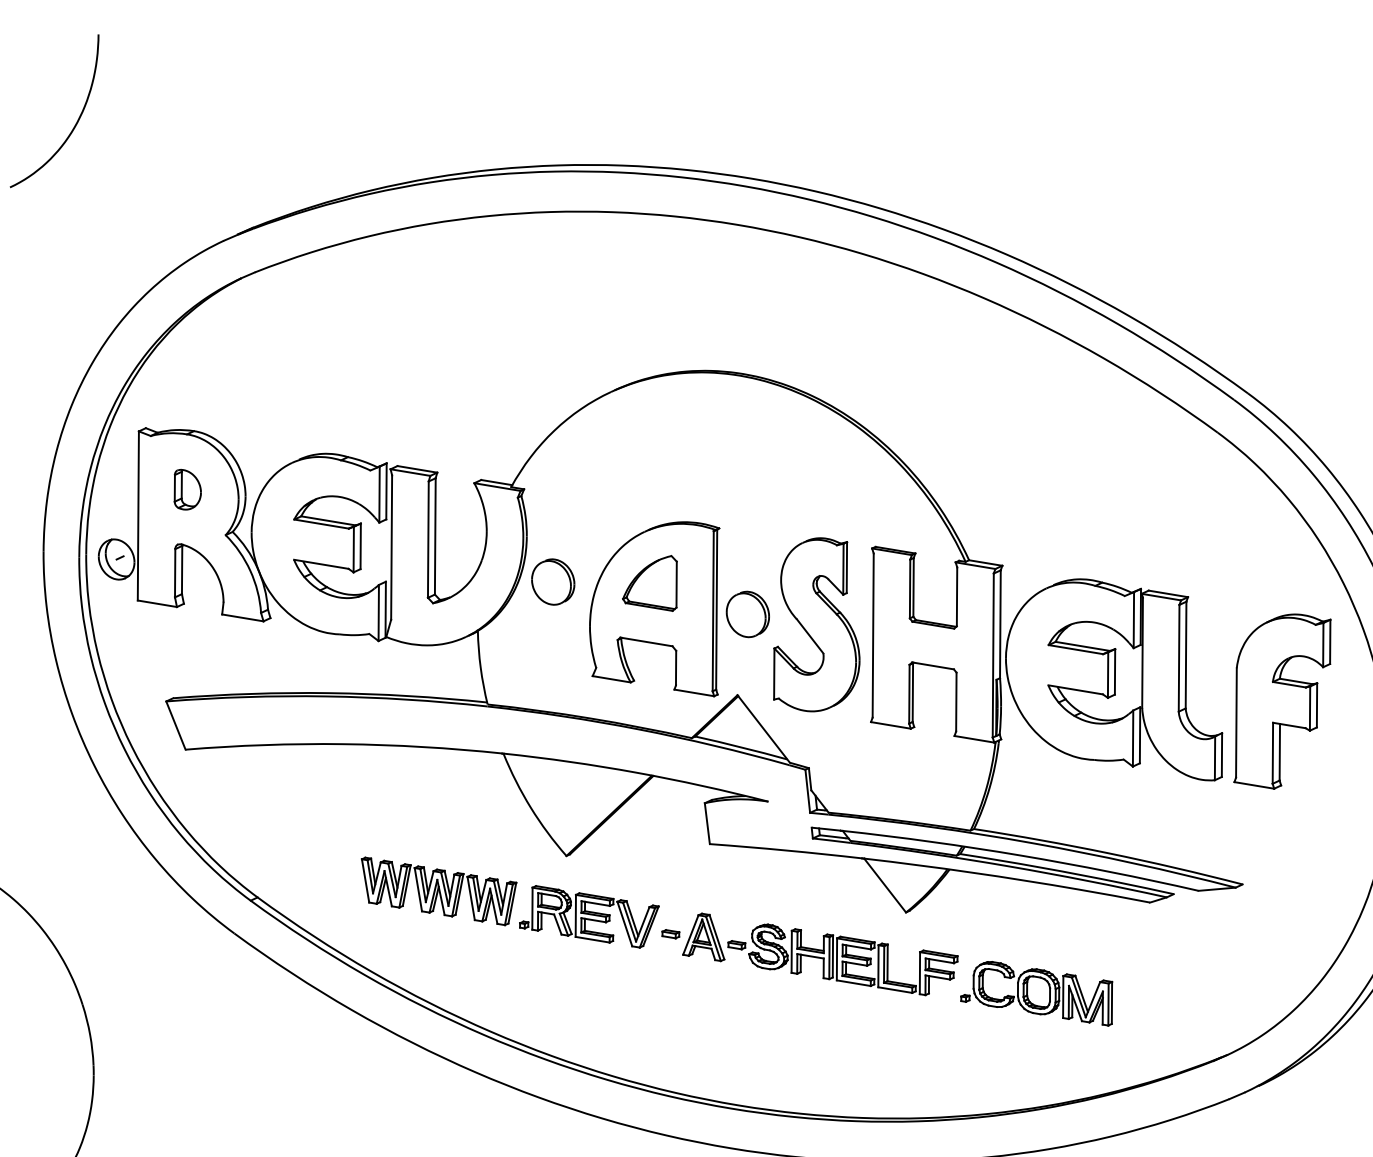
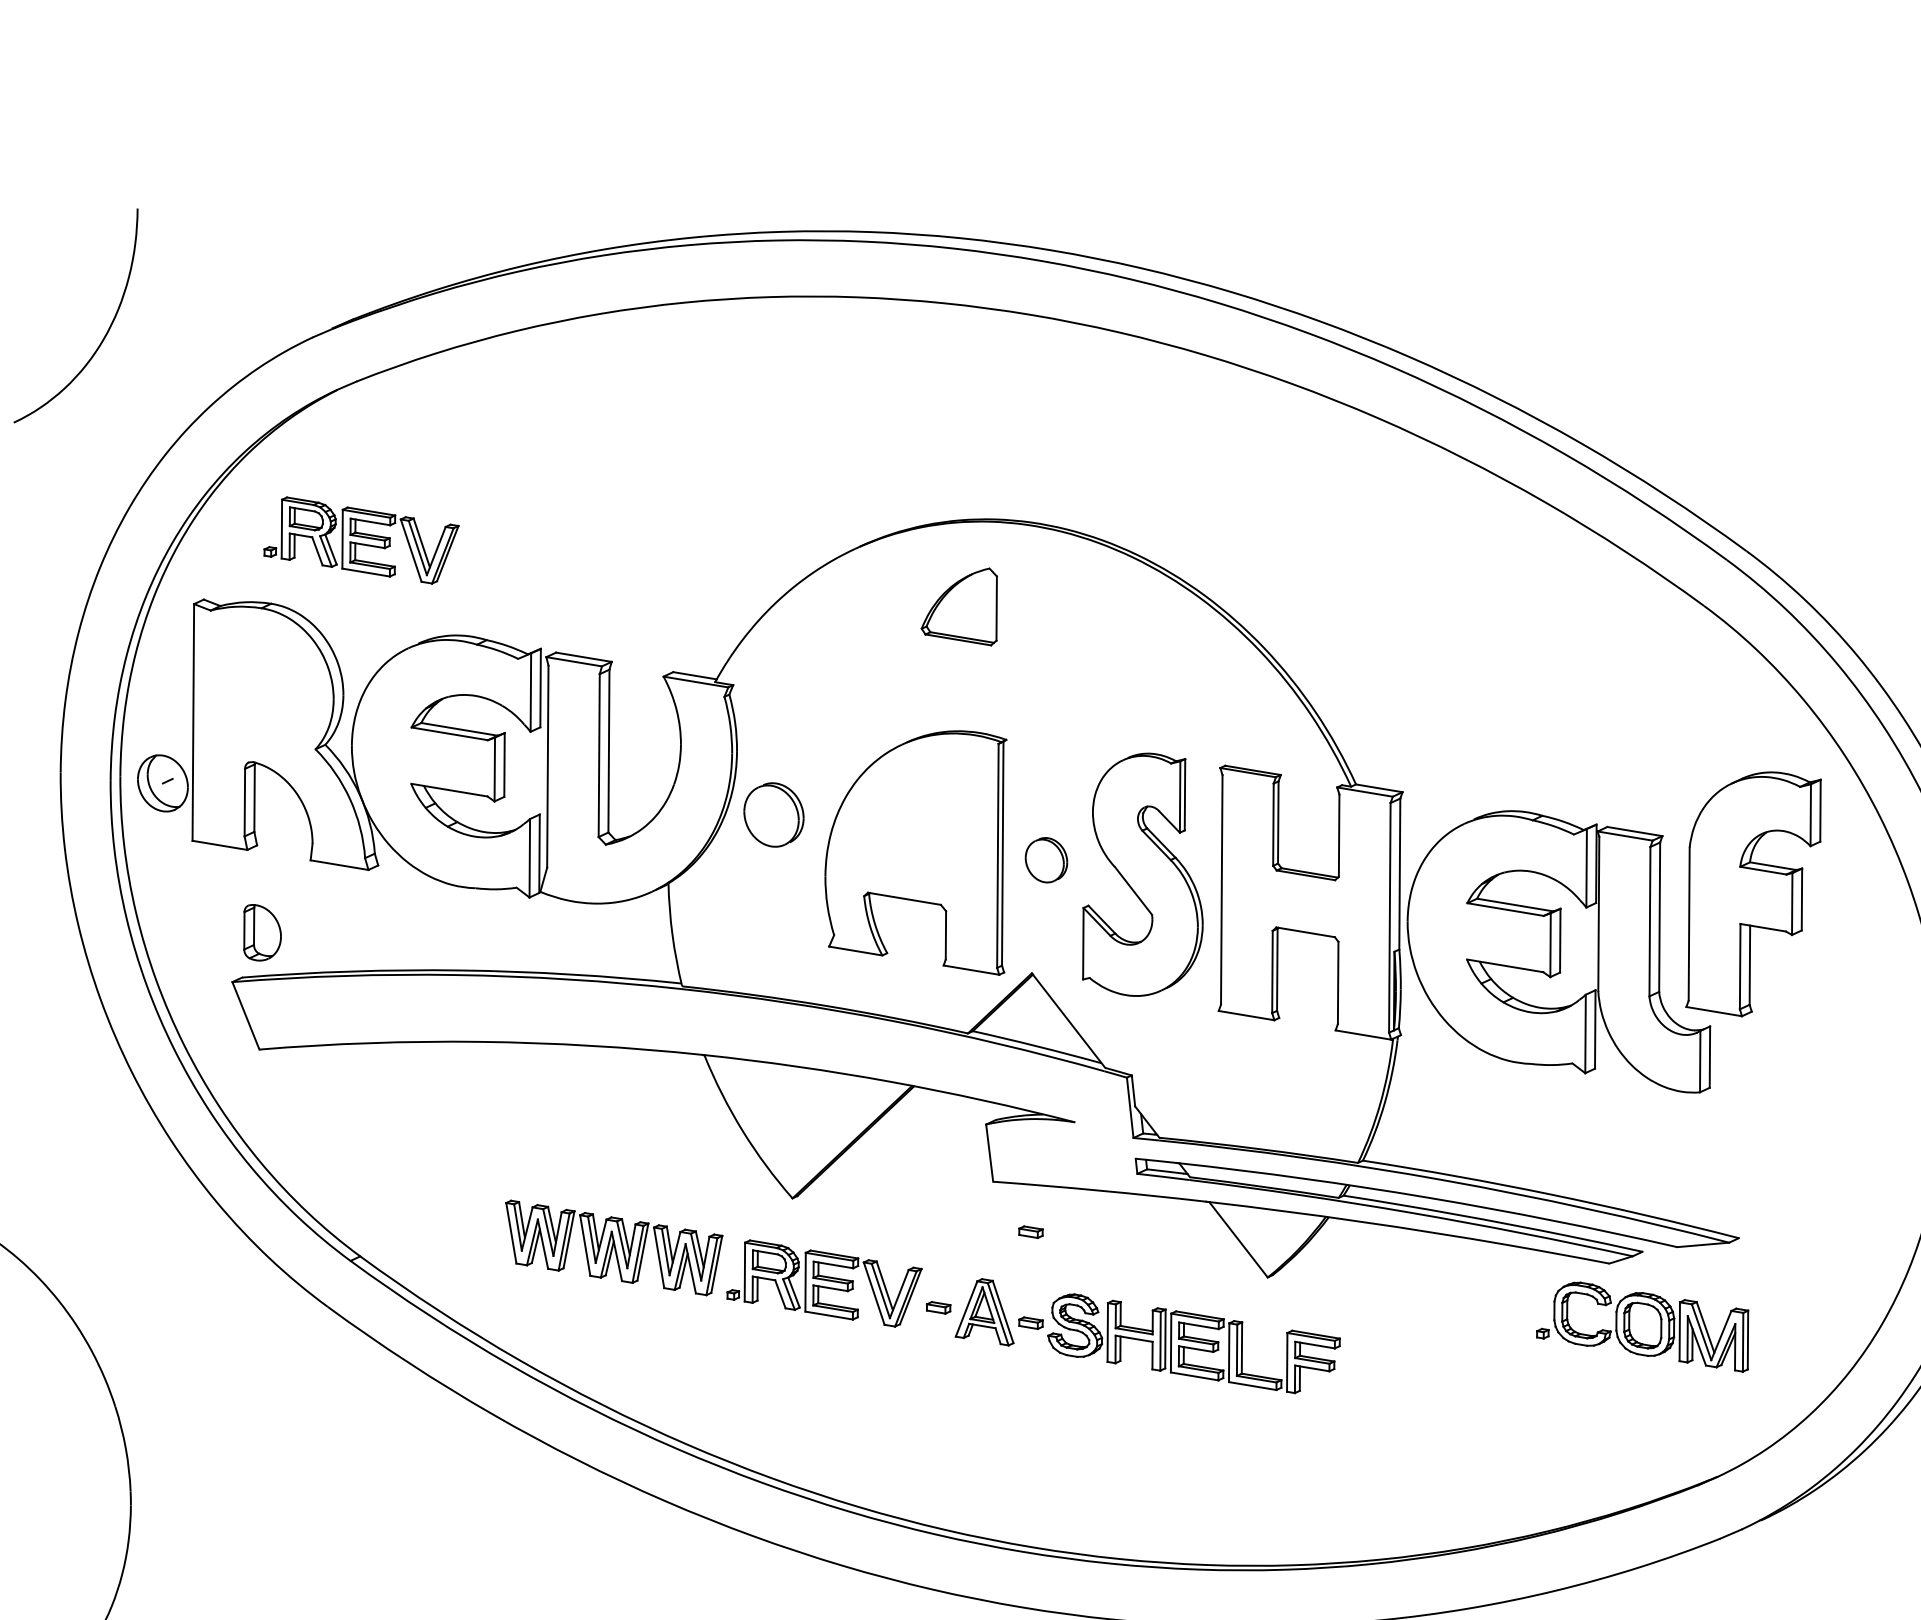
curve: (74, 125) -> (104, 335), moved
part: (258, 385) -> (361, 540), added
part: (187, 489) -> (262, 932), moved
part: (649, 583) -> (958, 606), moved
part: (747, 613) -> (1046, 859), size x0.7
part: (1282, 701) -> (1753, 894), moved
part: (736, 879) -> (1030, 1231), added
part: (1036, 993) -> (1642, 1326), moved

